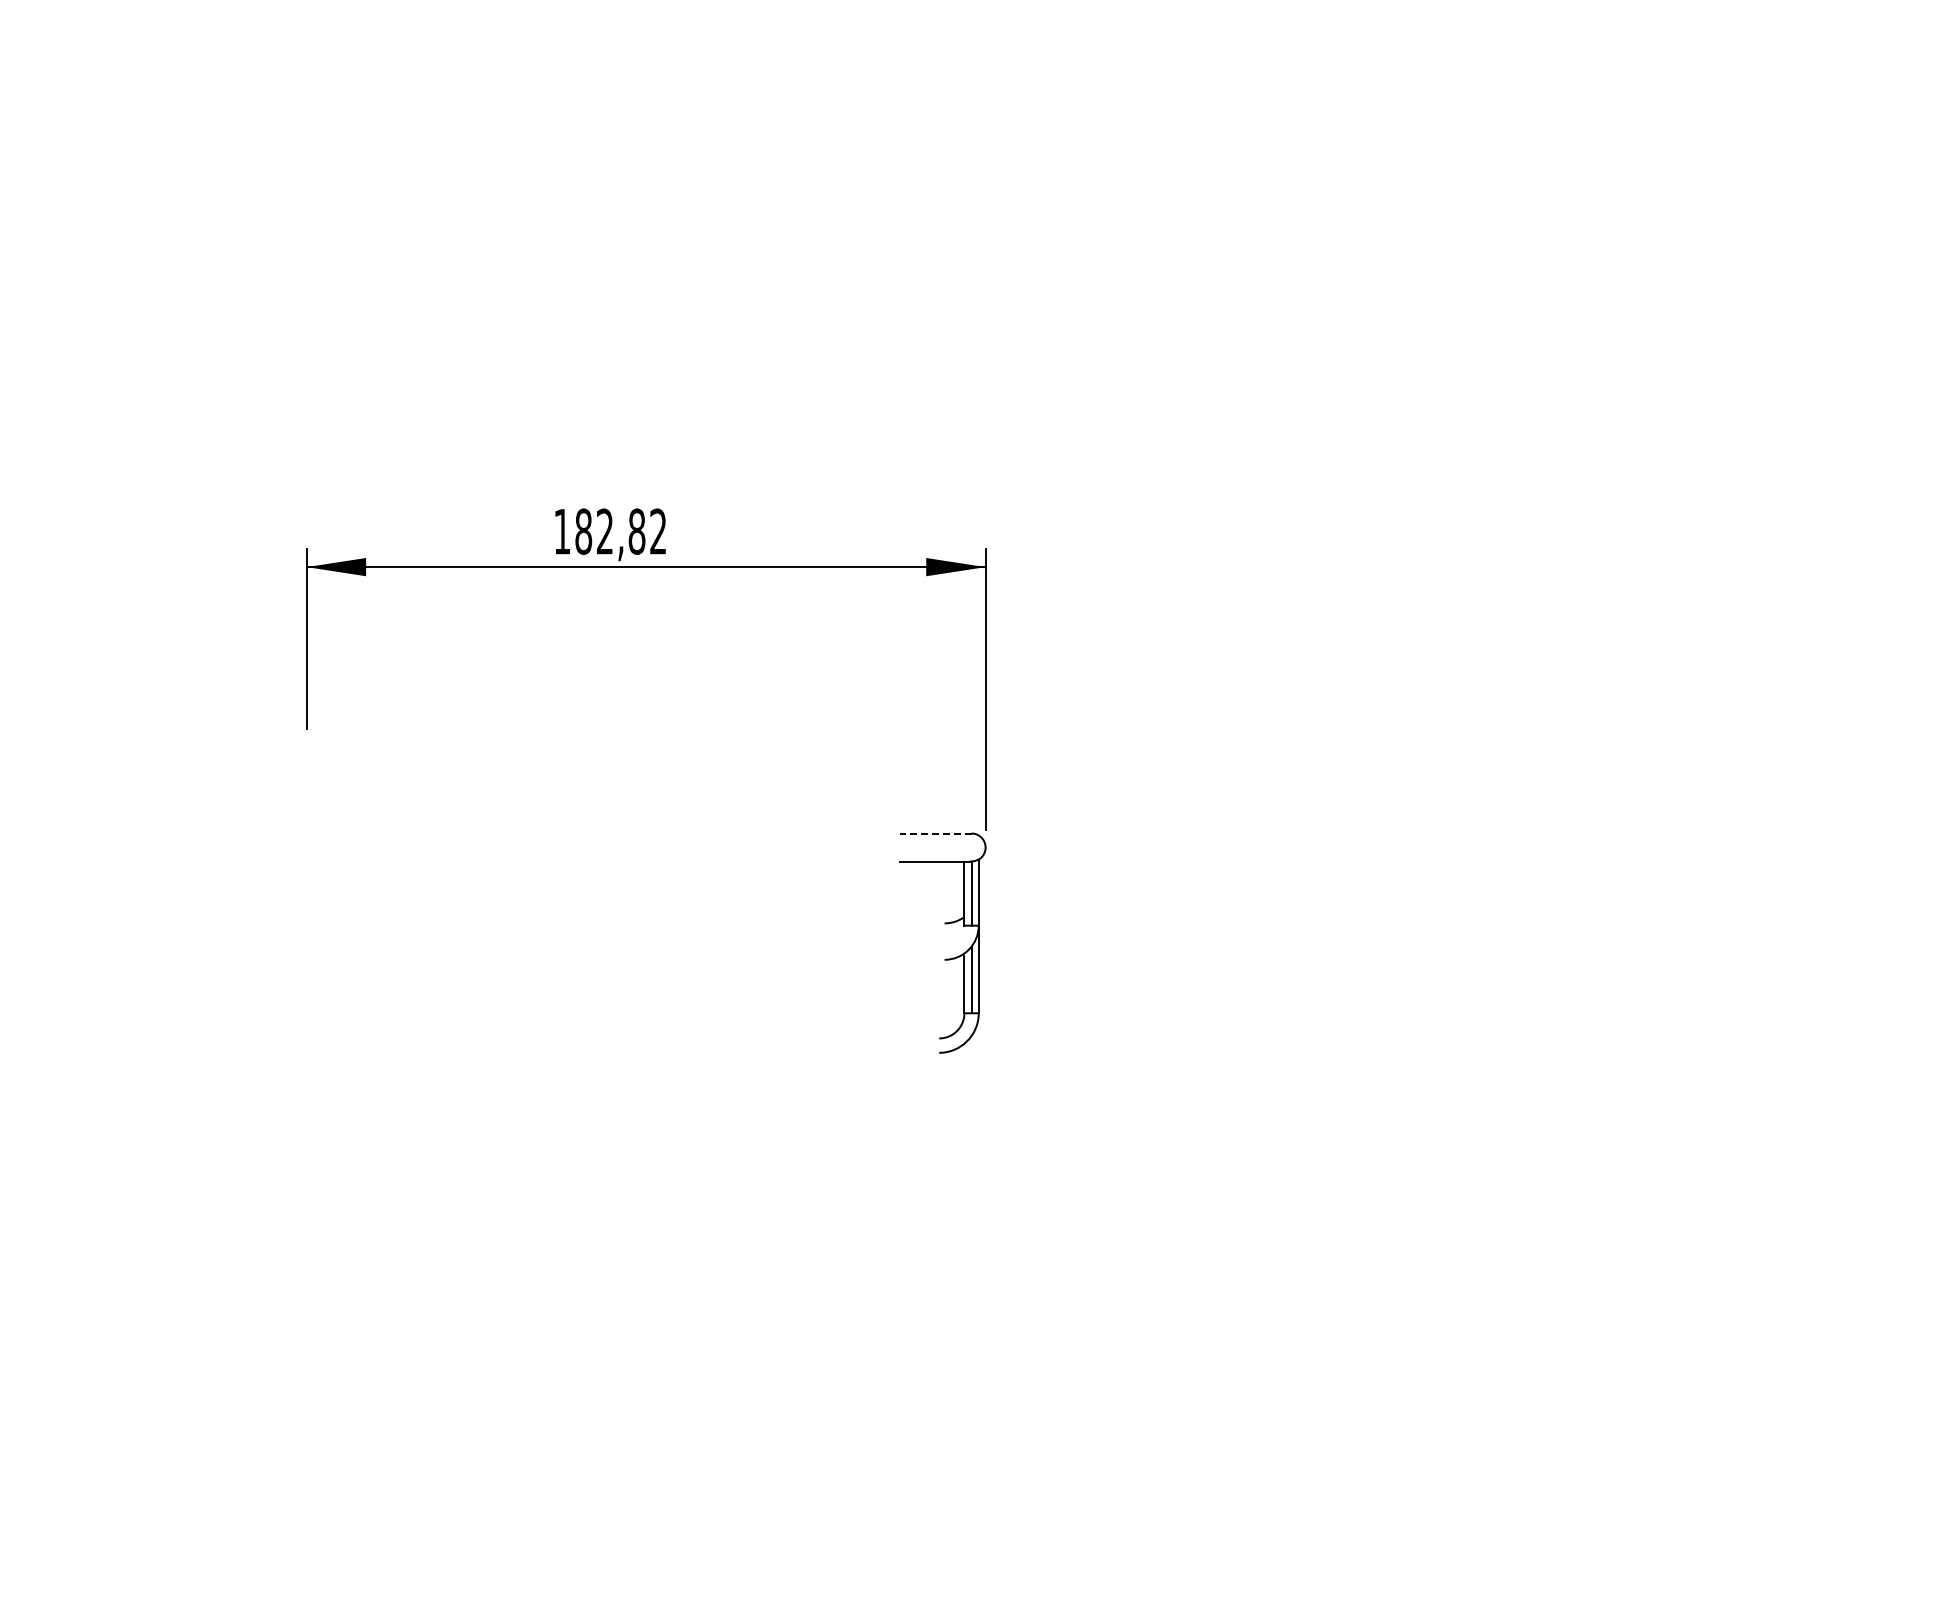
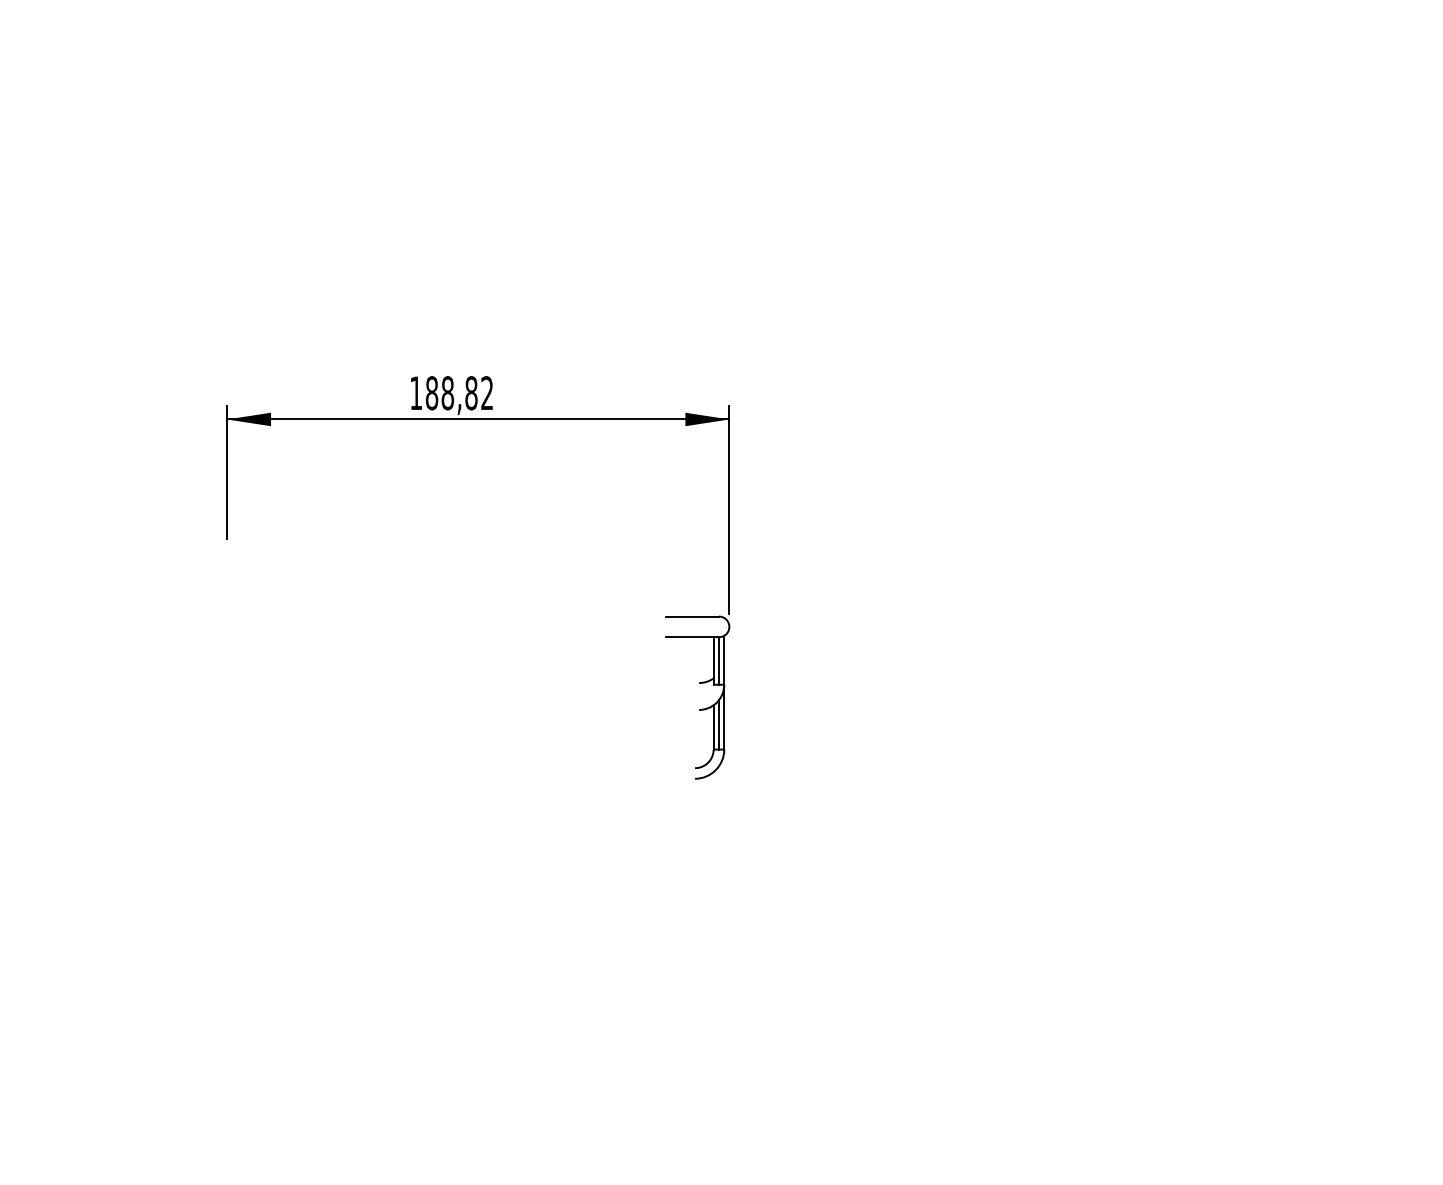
text: (604, 531) -> (447, 393), 182,82 -> 188,82
line: (935, 833) -> (692, 616), dashed -> solid

